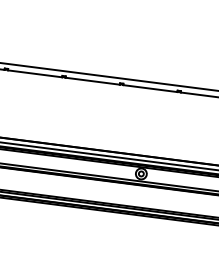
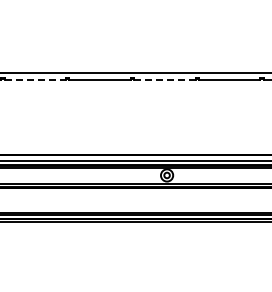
line: (35, 73) -> (35, 79), solid -> dashed
line: (149, 88) -> (164, 79), solid -> dashed

